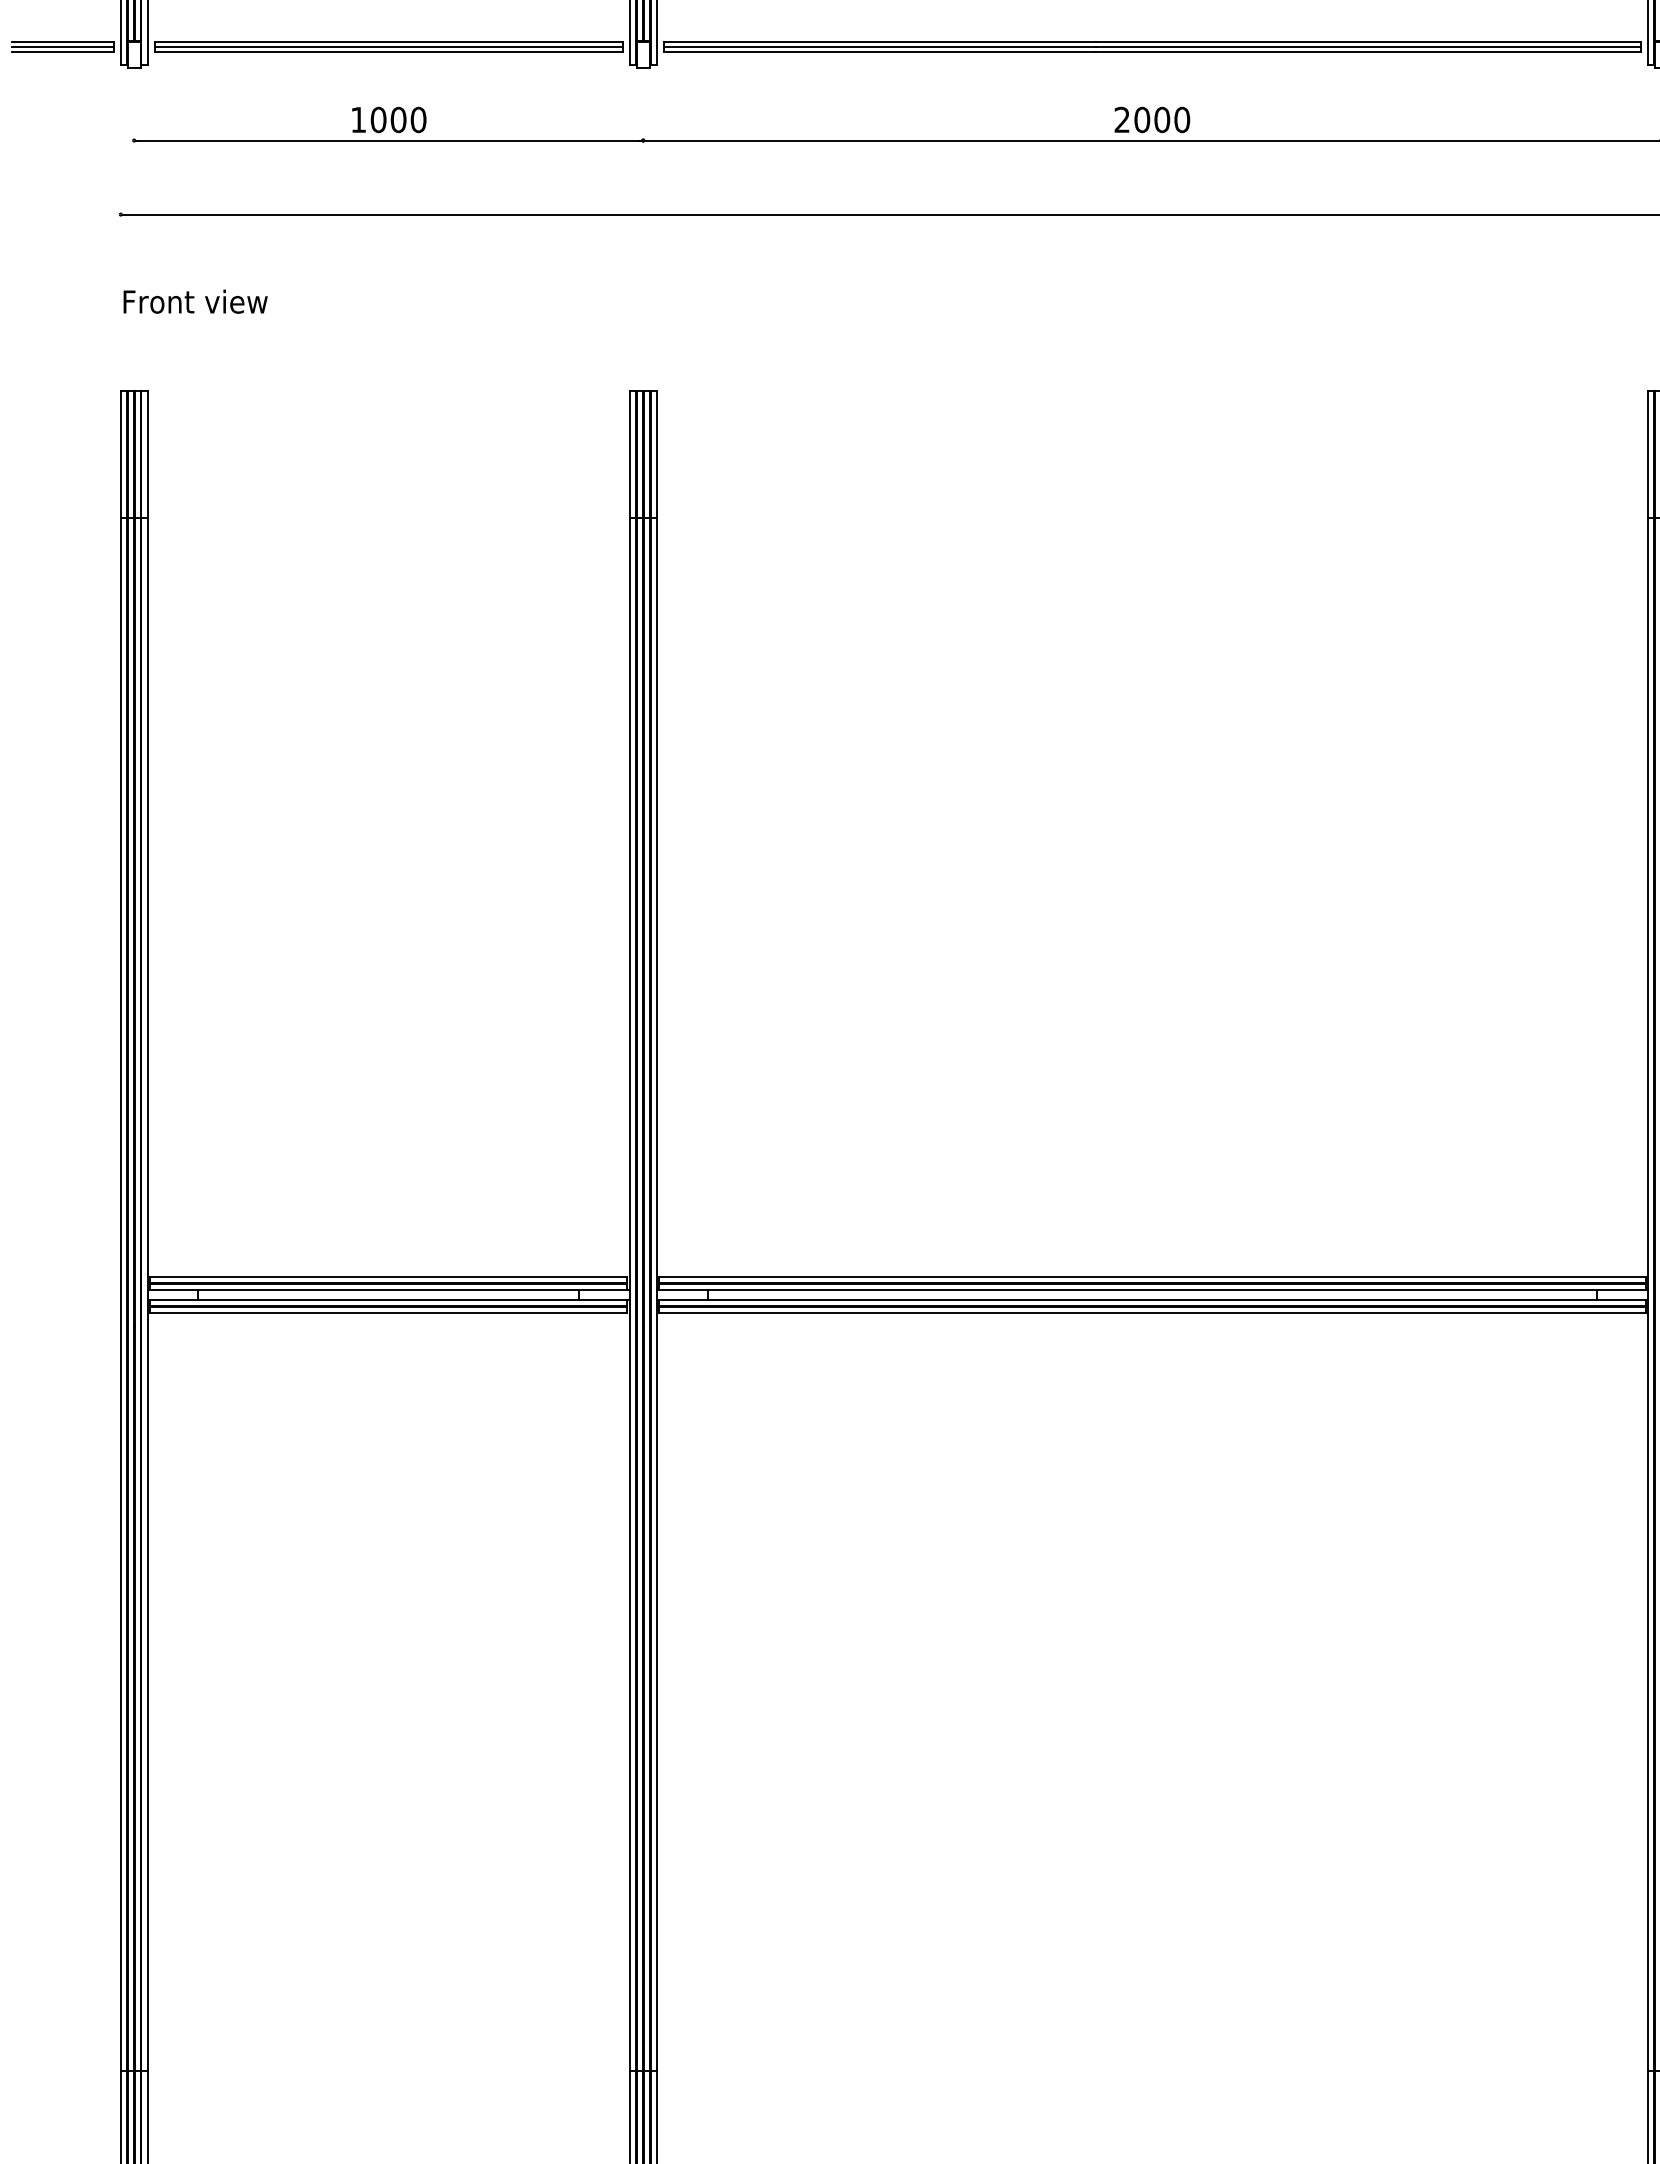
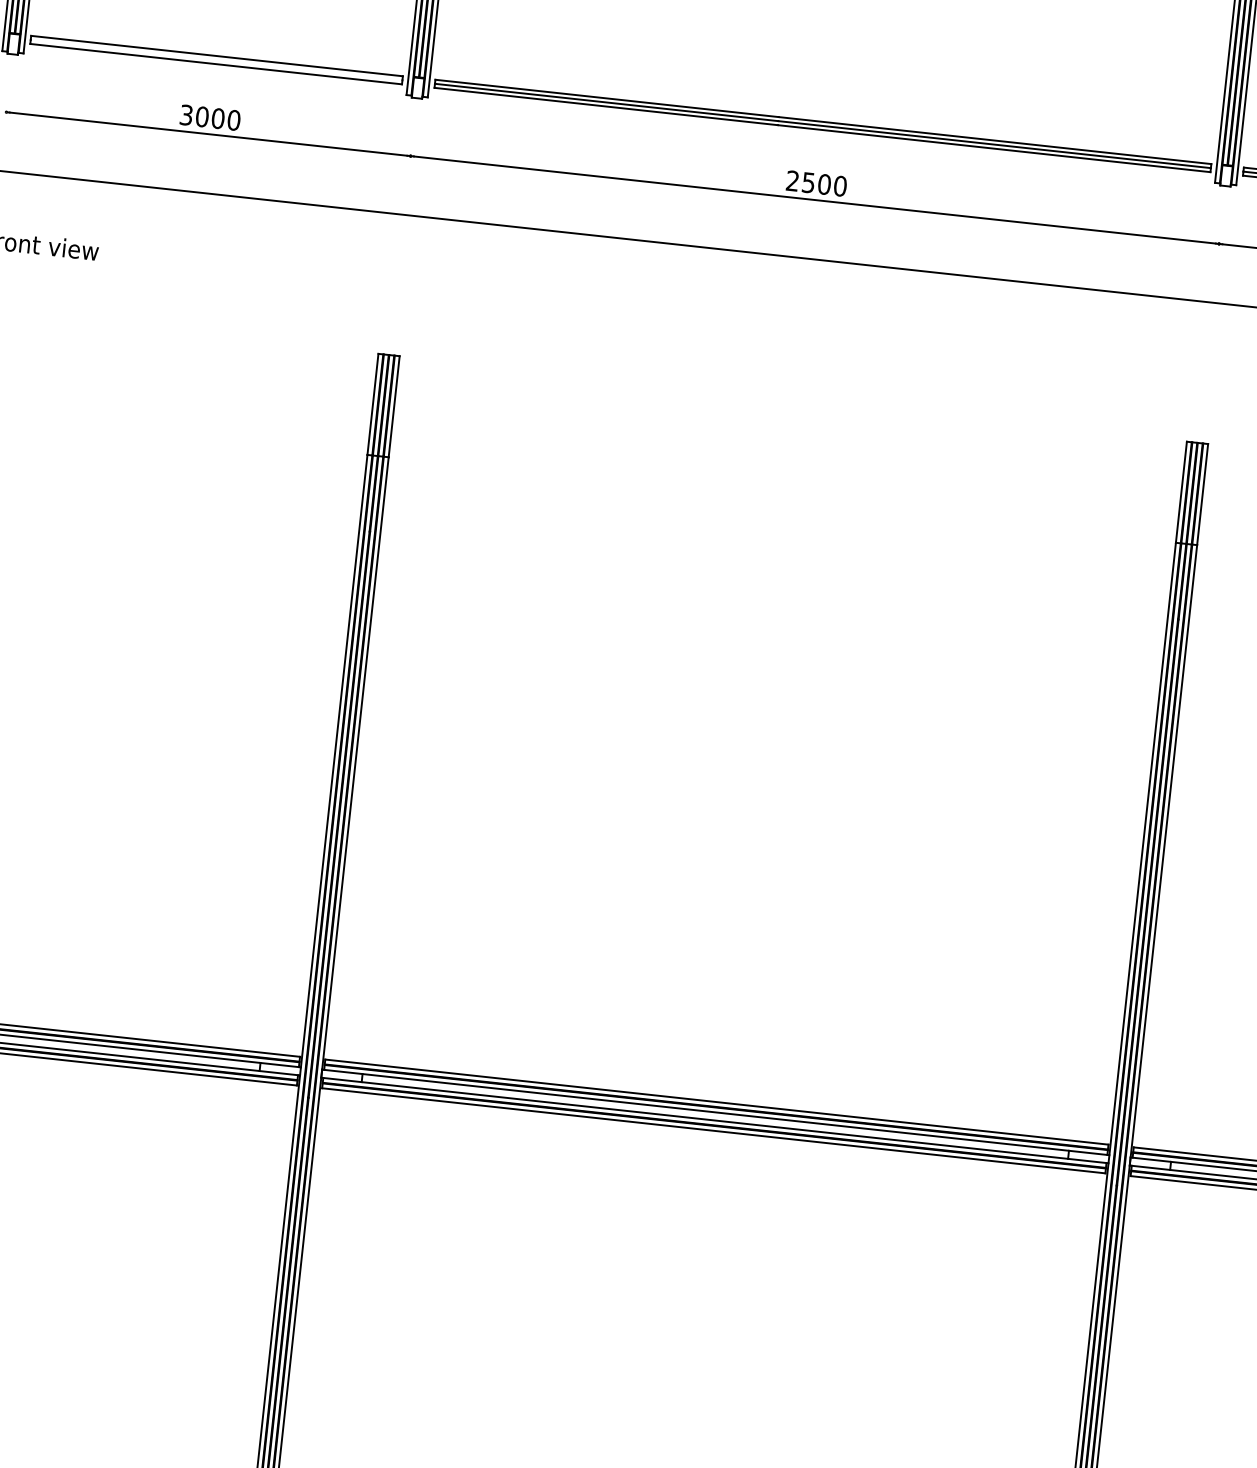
line: (388, 47) -> (216, 60), removed
text: (358, 119) -> (186, 114), 1000 -> 3000
text: (1142, 119) -> (808, 182), 2000 -> 2500

